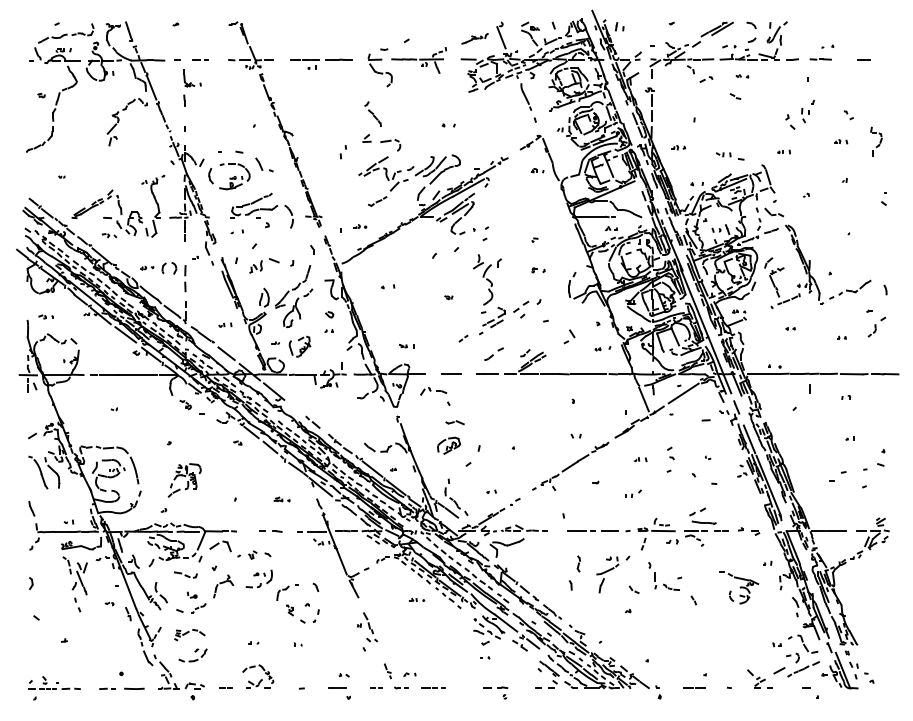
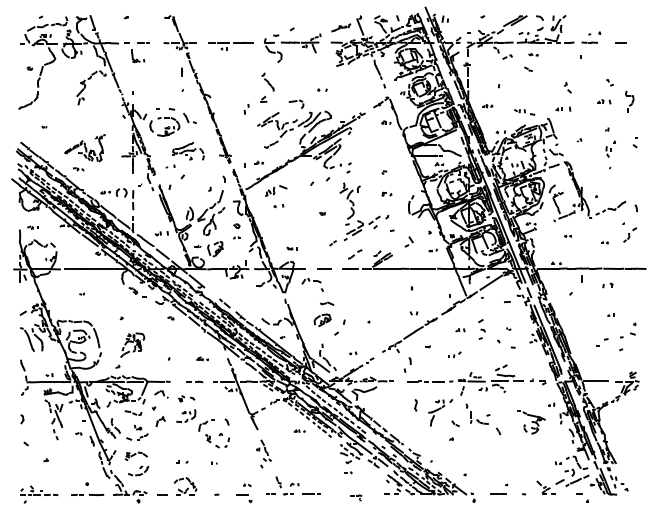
part: (827, 46) -> (594, 33), size x1.4
part: (184, 100) -> (182, 72), moved
part: (807, 111) -> (610, 149), moved
part: (841, 141) -> (604, 101), size x1.4
part: (390, 145) -> (296, 104), moved
part: (783, 151) -> (562, 108), size x1.6
part: (118, 205) -> (85, 147), size x0.6
part: (261, 210) -> (187, 151), size x0.7
part: (264, 265) -> (276, 190), moved
part: (225, 324) -> (162, 233), size x1.4
part: (602, 348) -> (432, 250), size x0.7
part: (846, 397) -> (608, 285), size x1.6
part: (670, 453) -> (481, 325), size x1.4
part: (224, 548) -> (161, 394), size x0.6
part: (570, 585) -> (409, 361), moved
part: (223, 586) -> (160, 421), size x0.6
part: (253, 642) -> (182, 461), size x1.6
part: (495, 692) -> (356, 497), size x0.6

